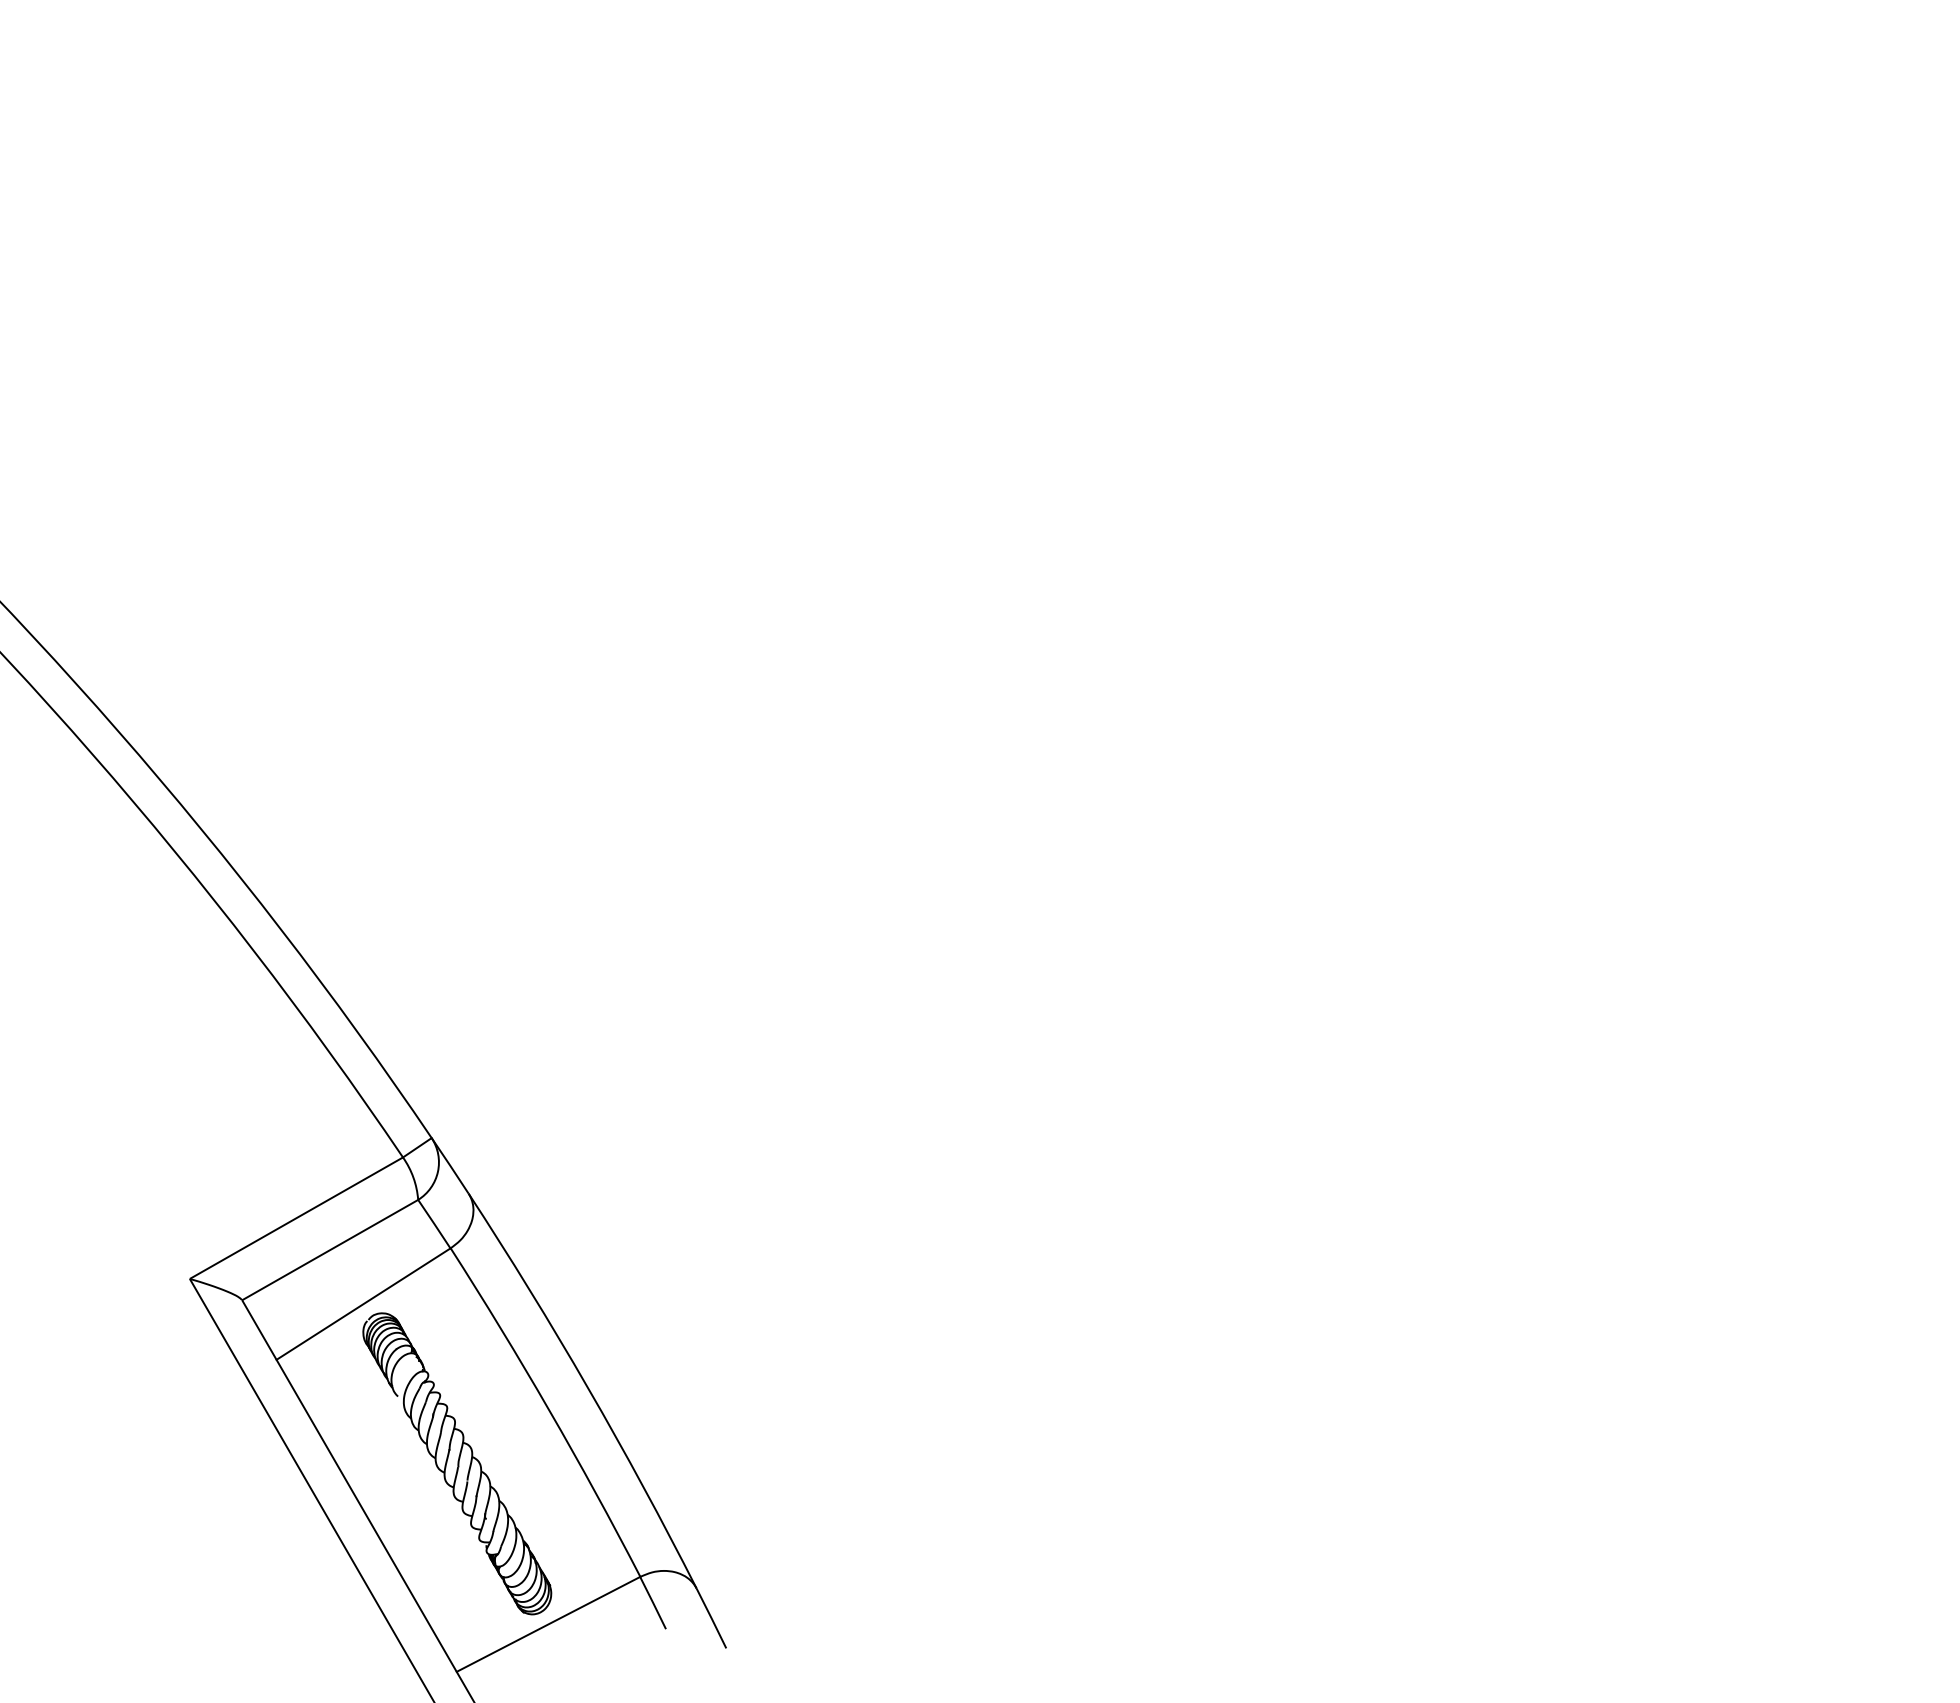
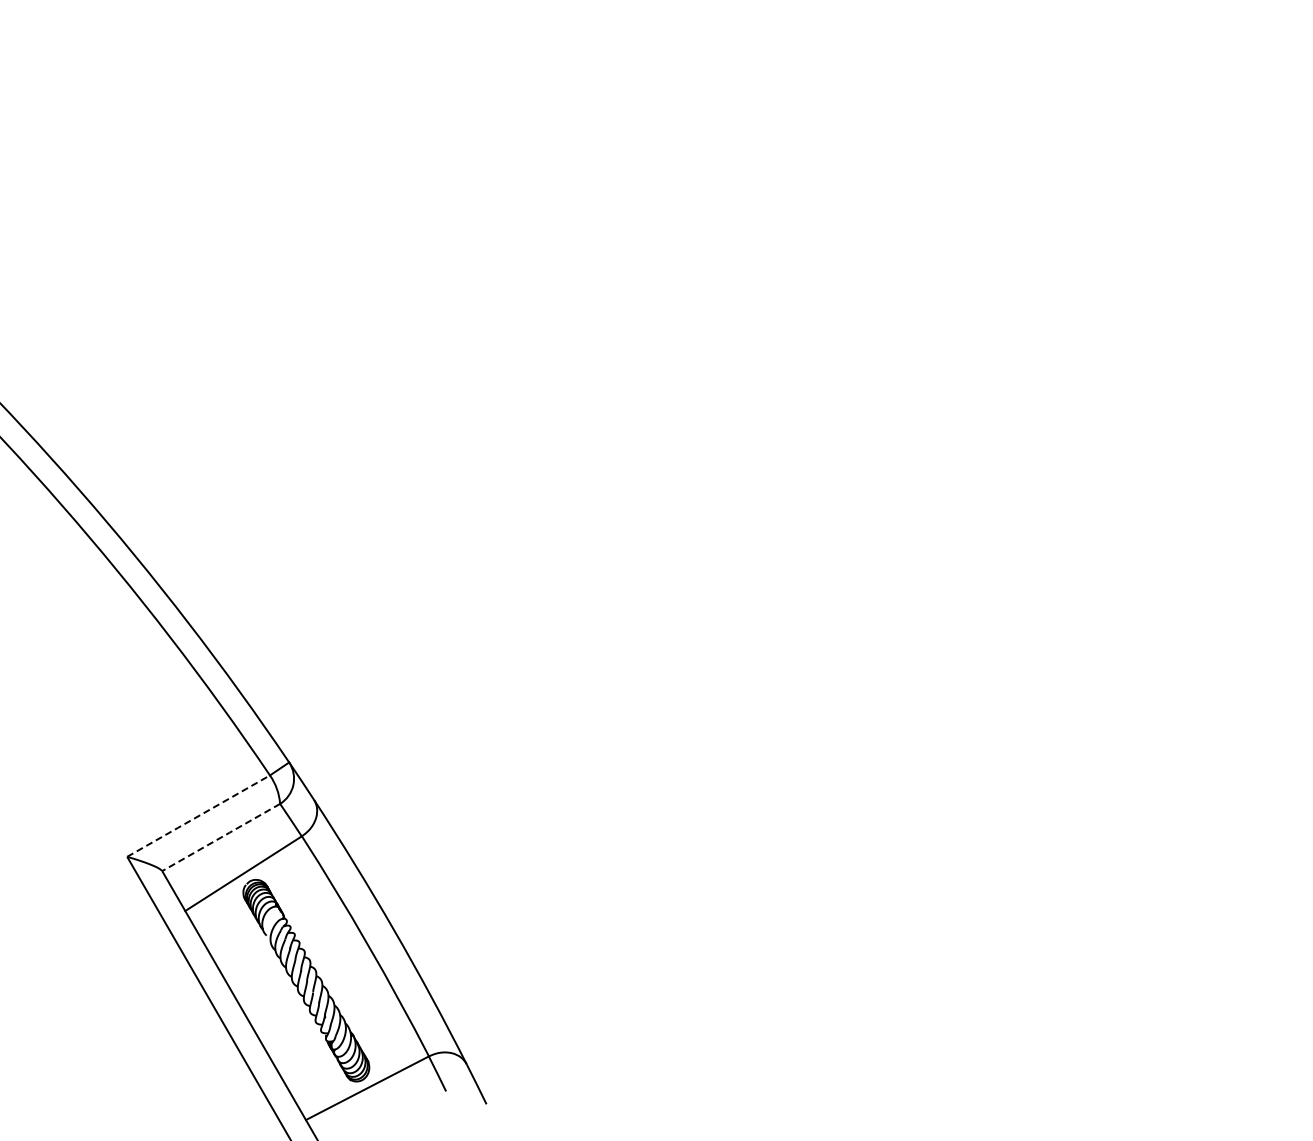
line: (294, 1218) -> (197, 816), solid -> dashed
line: (330, 1250) -> (221, 837), solid -> dashed

